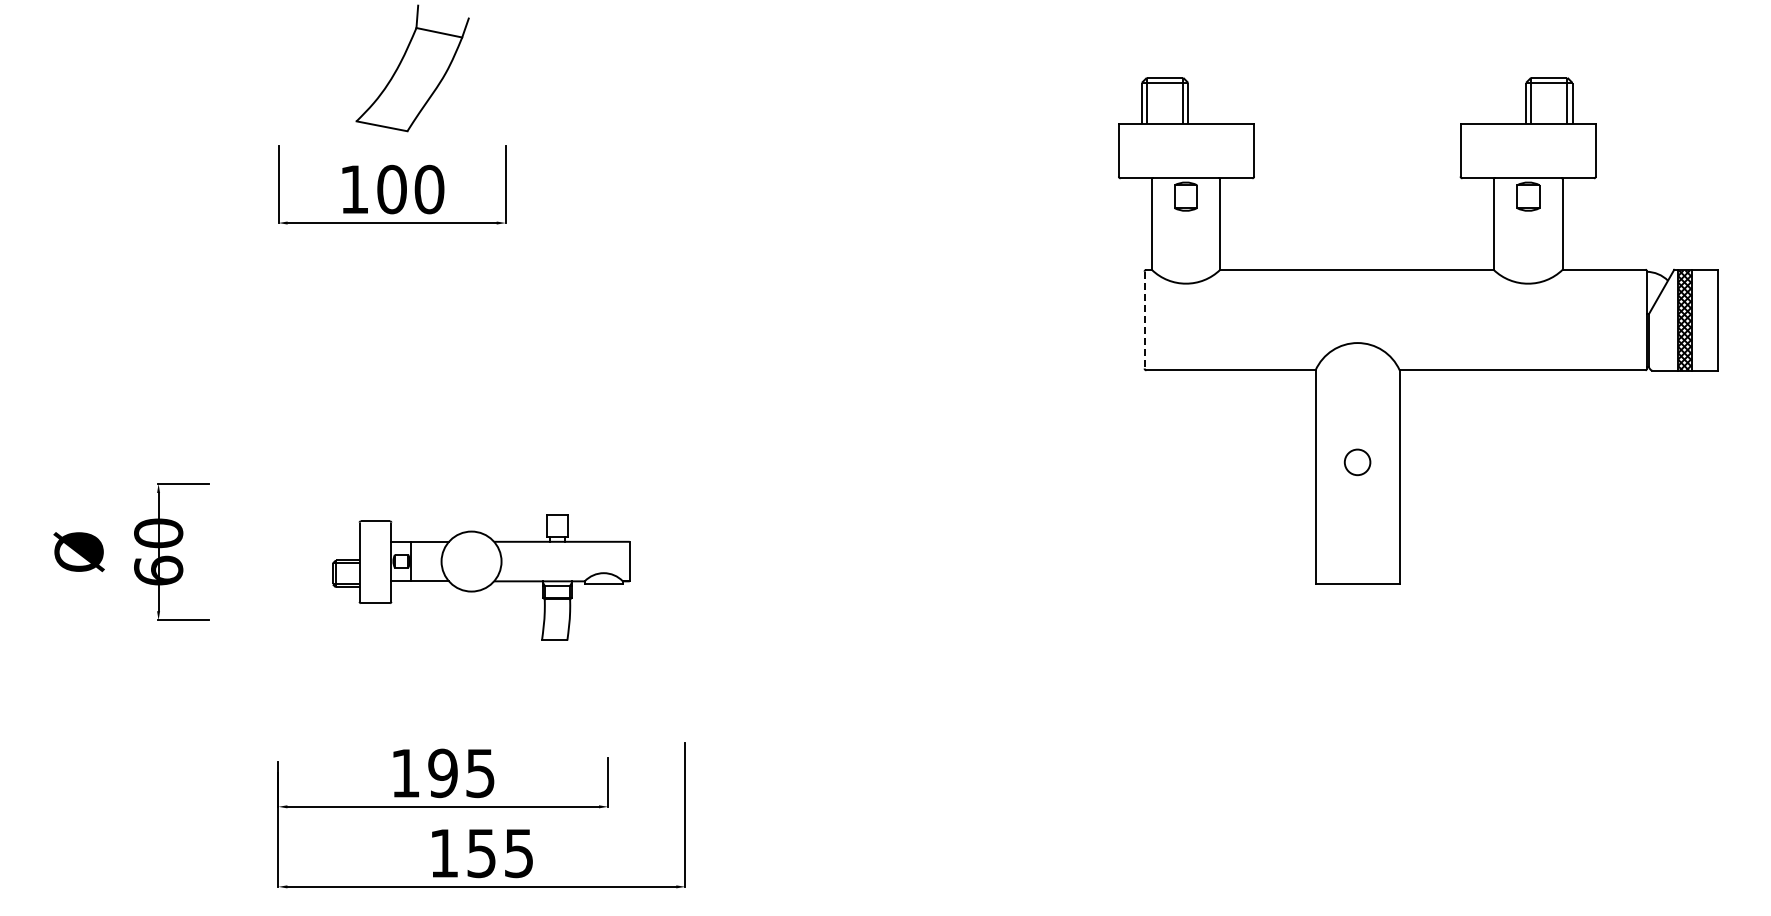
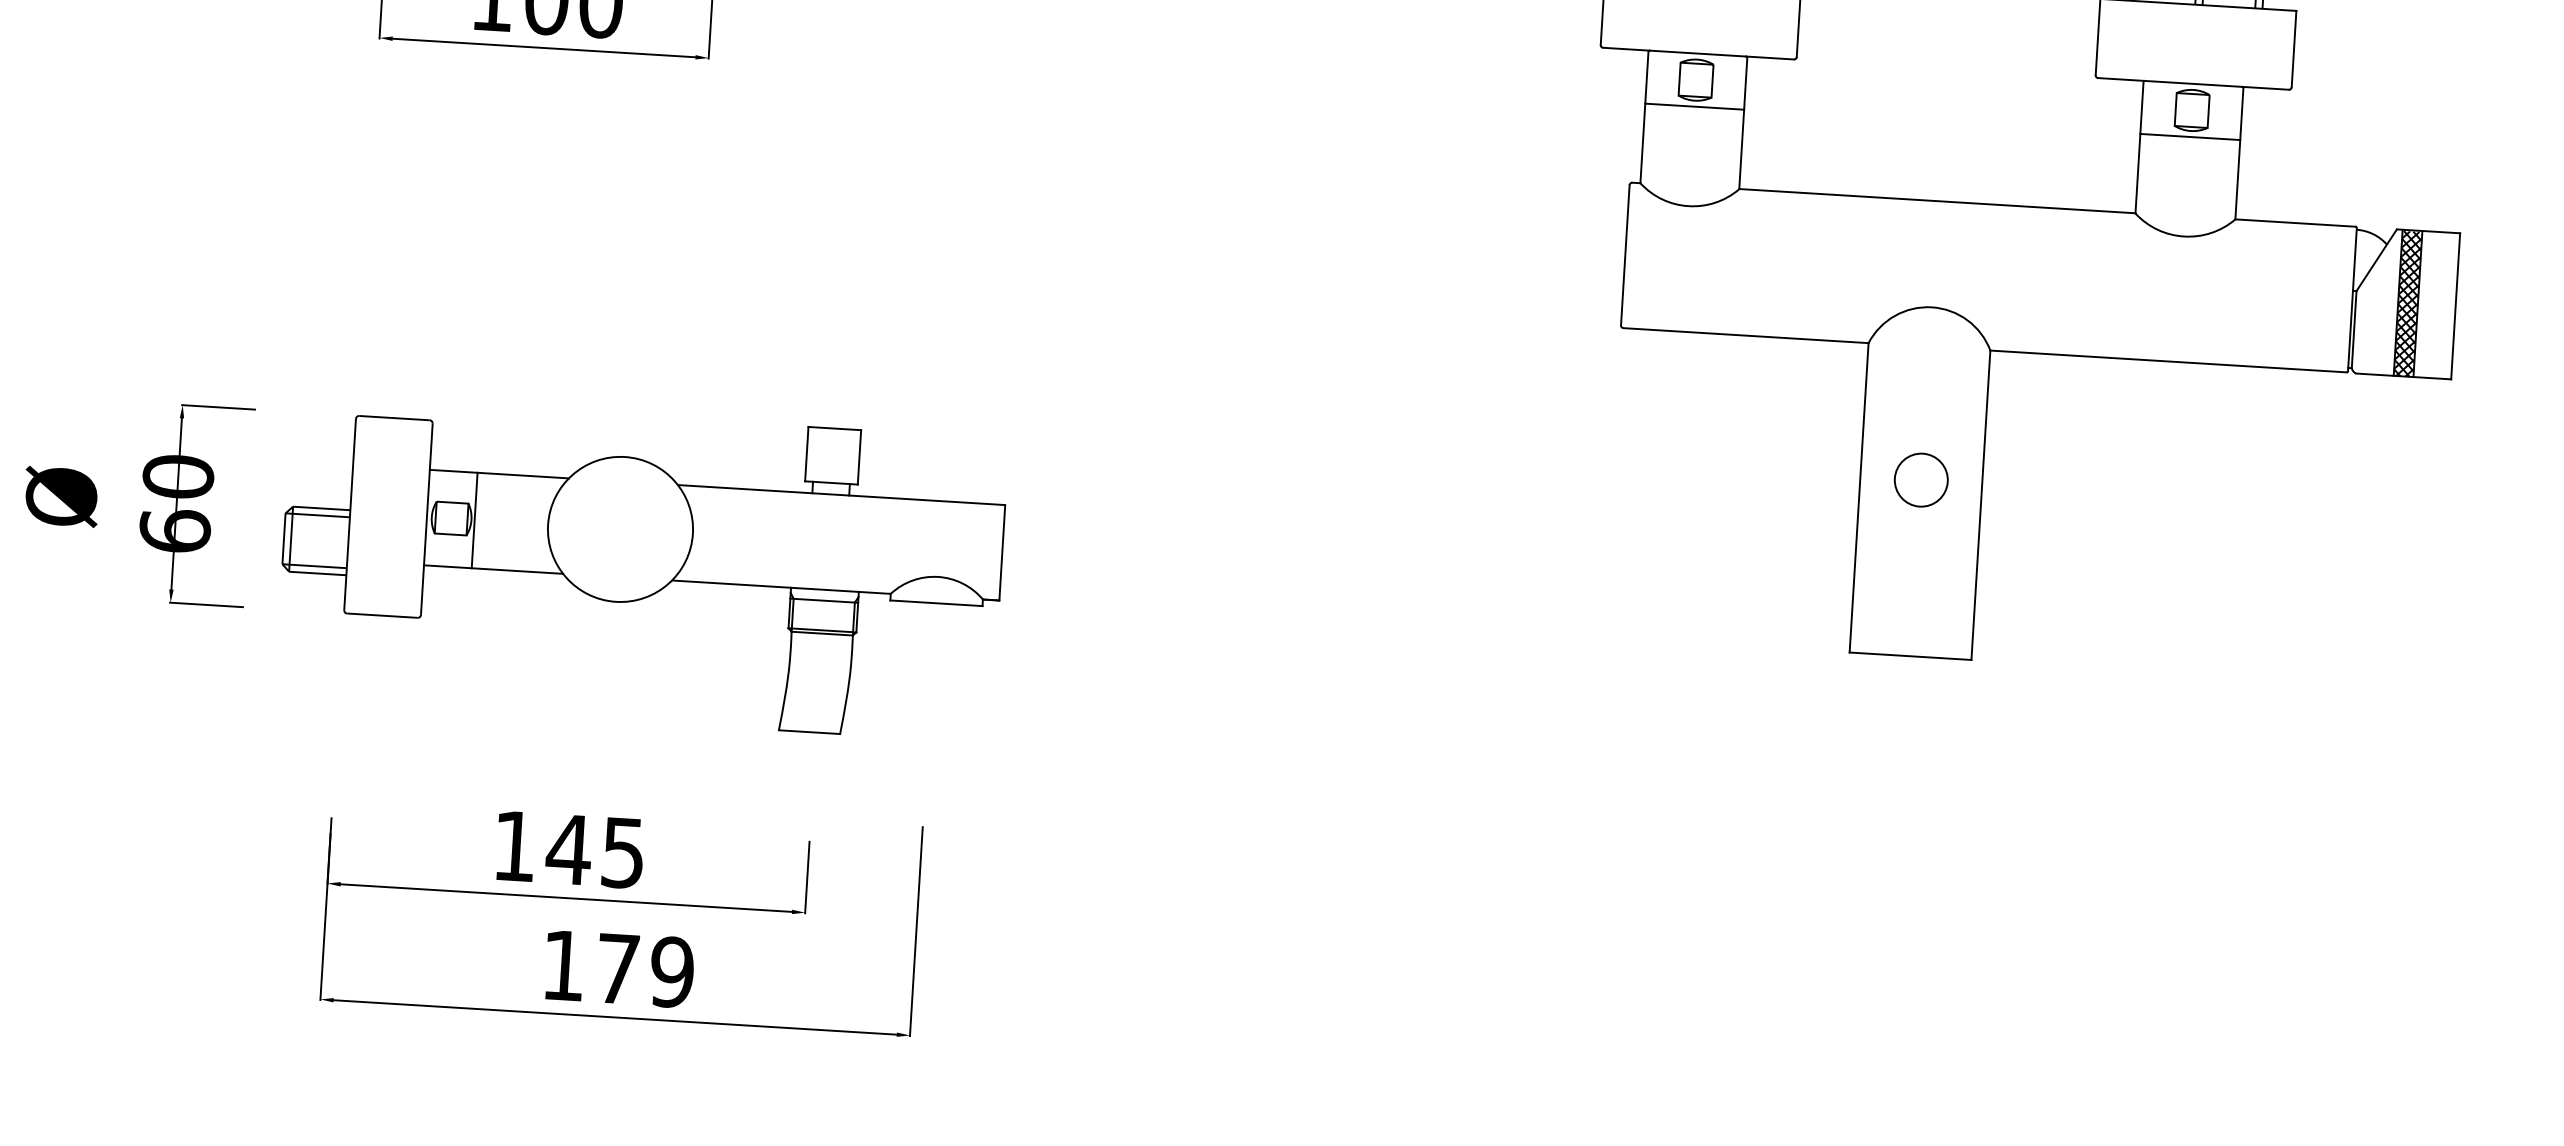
line: (1185, 214) -> (1693, 105), added
line: (1527, 214) -> (2189, 136), added
line: (1144, 320) -> (1625, 255), dashed -> solid
circle: (1357, 462) -> (1921, 480), size x1.43
part: (481, 577) -> (642, 569), size x1.67
text: (442, 773) -> (568, 849), 195 -> 145
text: (500, 853) -> (645, 970), 155 -> 179

